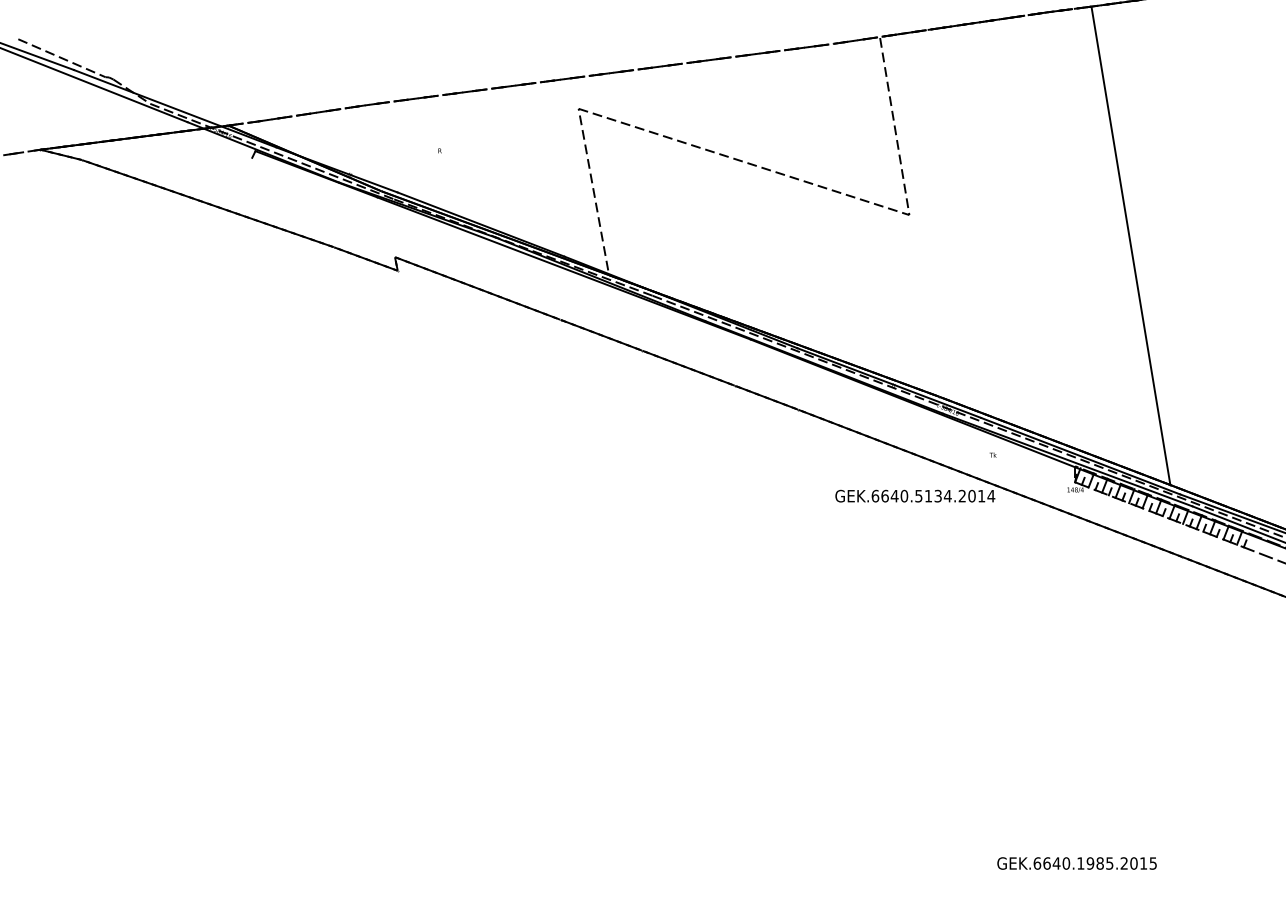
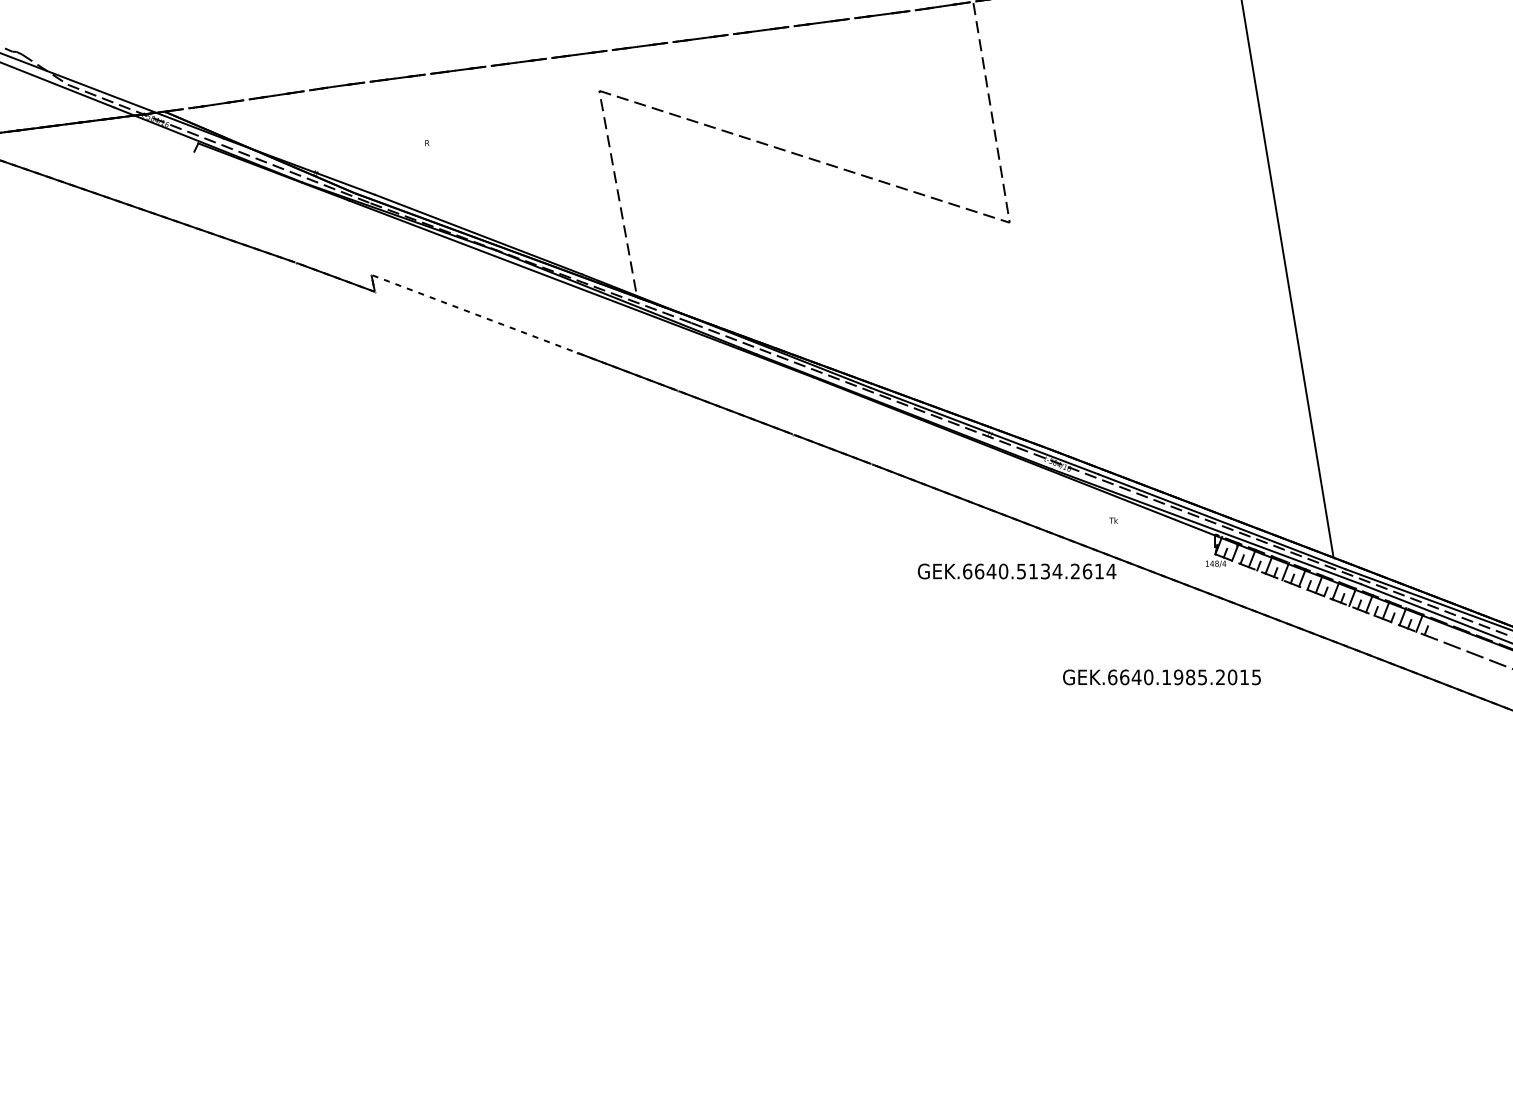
line: (477, 288) -> (473, 313), removed
text: (971, 495) -> (1086, 570), GEK.6640.5134.2014 -> GEK.6640.5134.2614
text: (1076, 863) -> (1161, 677), moved

